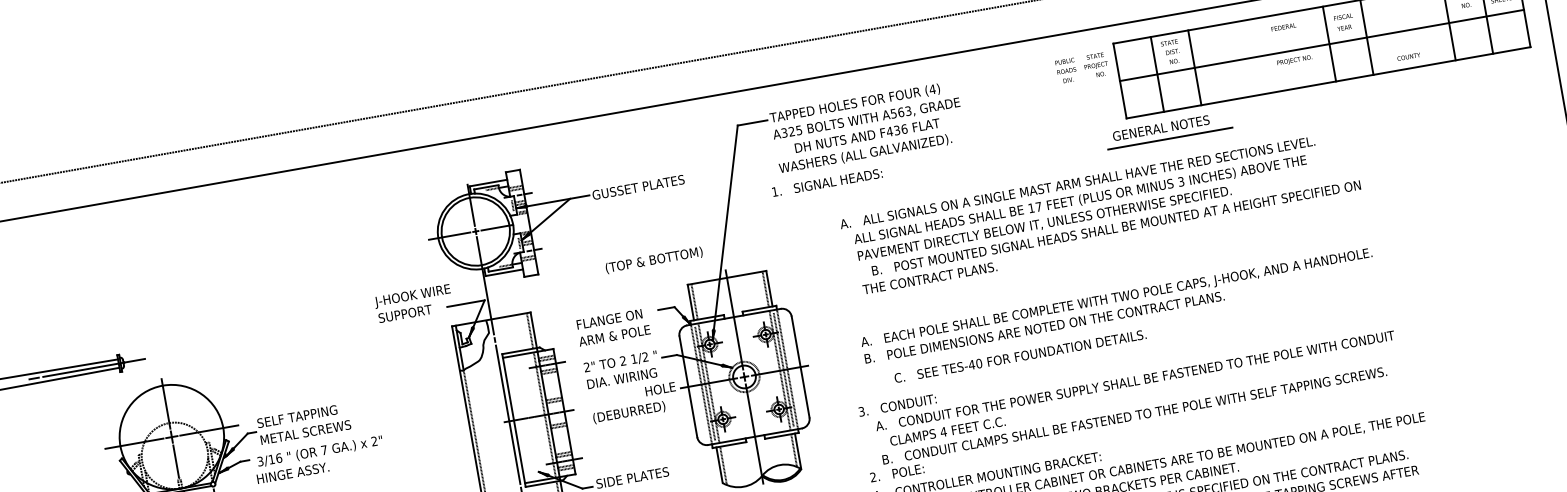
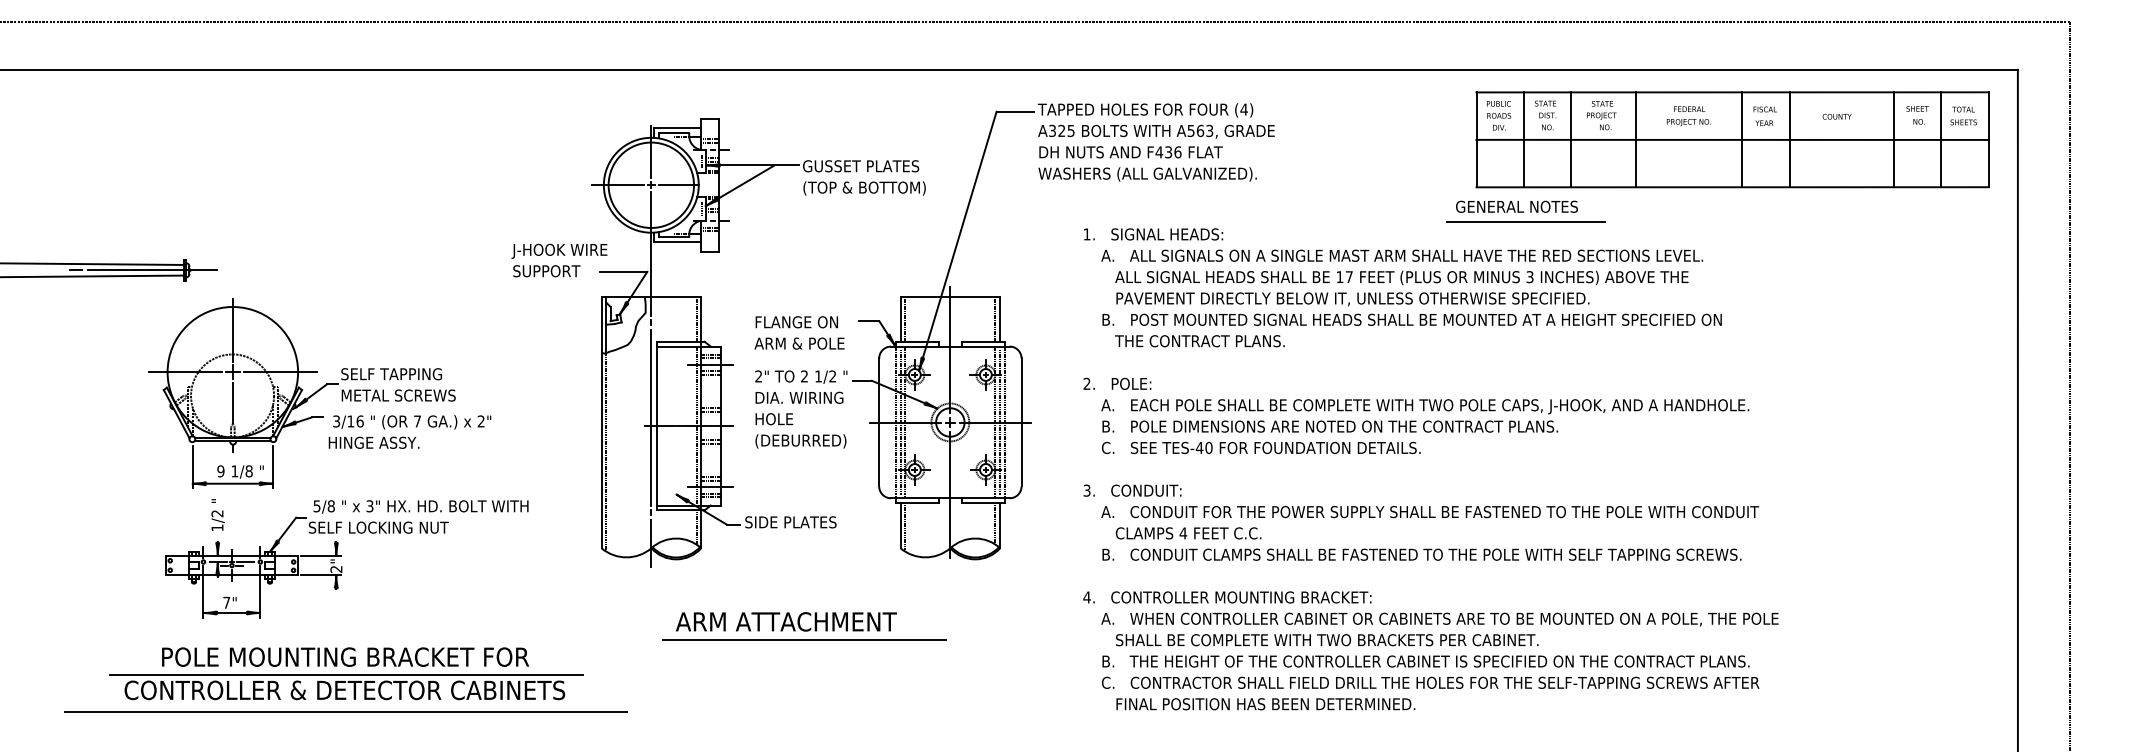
text: (1408, 56) -> (1836, 116), moved
line: (1246, 58) -> (1636, 139), added
text: (1294, 60) -> (1688, 122), moved
text: (1096, 65) -> (1601, 115), moved
text: (1066, 70) -> (1499, 115), moved
text: (867, 135) -> (1130, 152), moved
text: (827, 182) -> (1153, 234), moved
text: (1115, 227) -> (1411, 319), moved
text: (654, 260) -> (864, 188), moved
text: (1020, 355) -> (1261, 447), moved
text: (660, 389) -> (774, 419), moved
text: (897, 472) -> (1117, 383), moved

